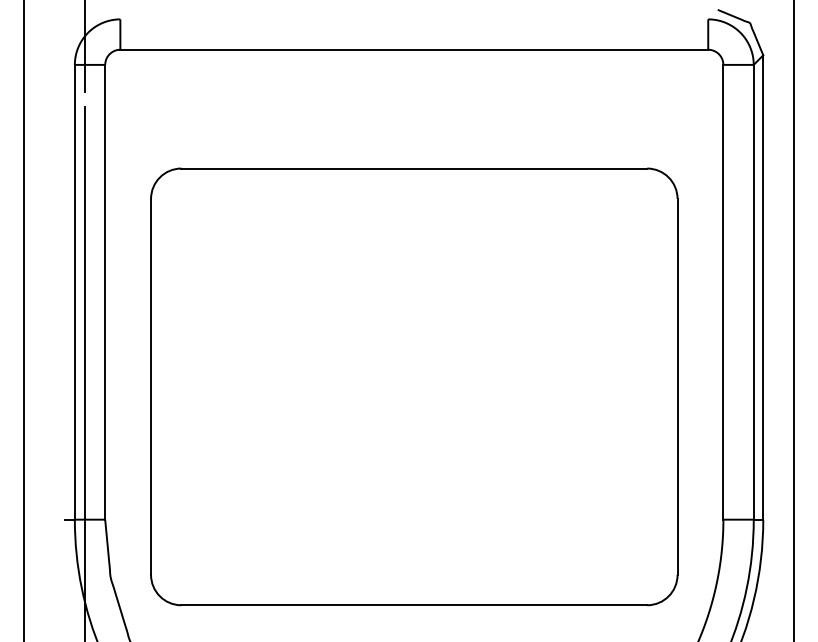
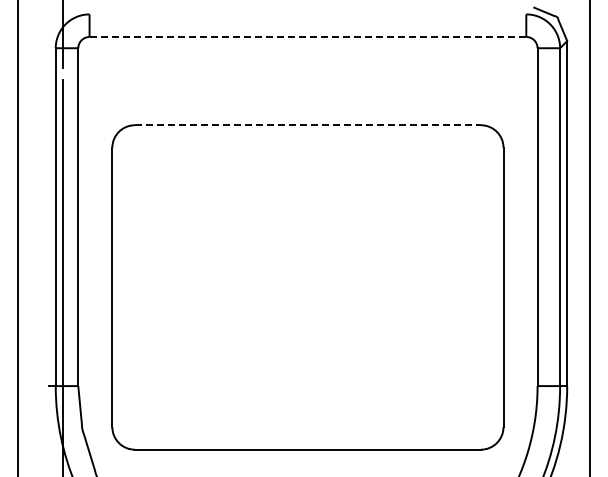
line: (415, 49) -> (308, 36), solid -> dashed
line: (415, 168) -> (308, 125), solid -> dashed

